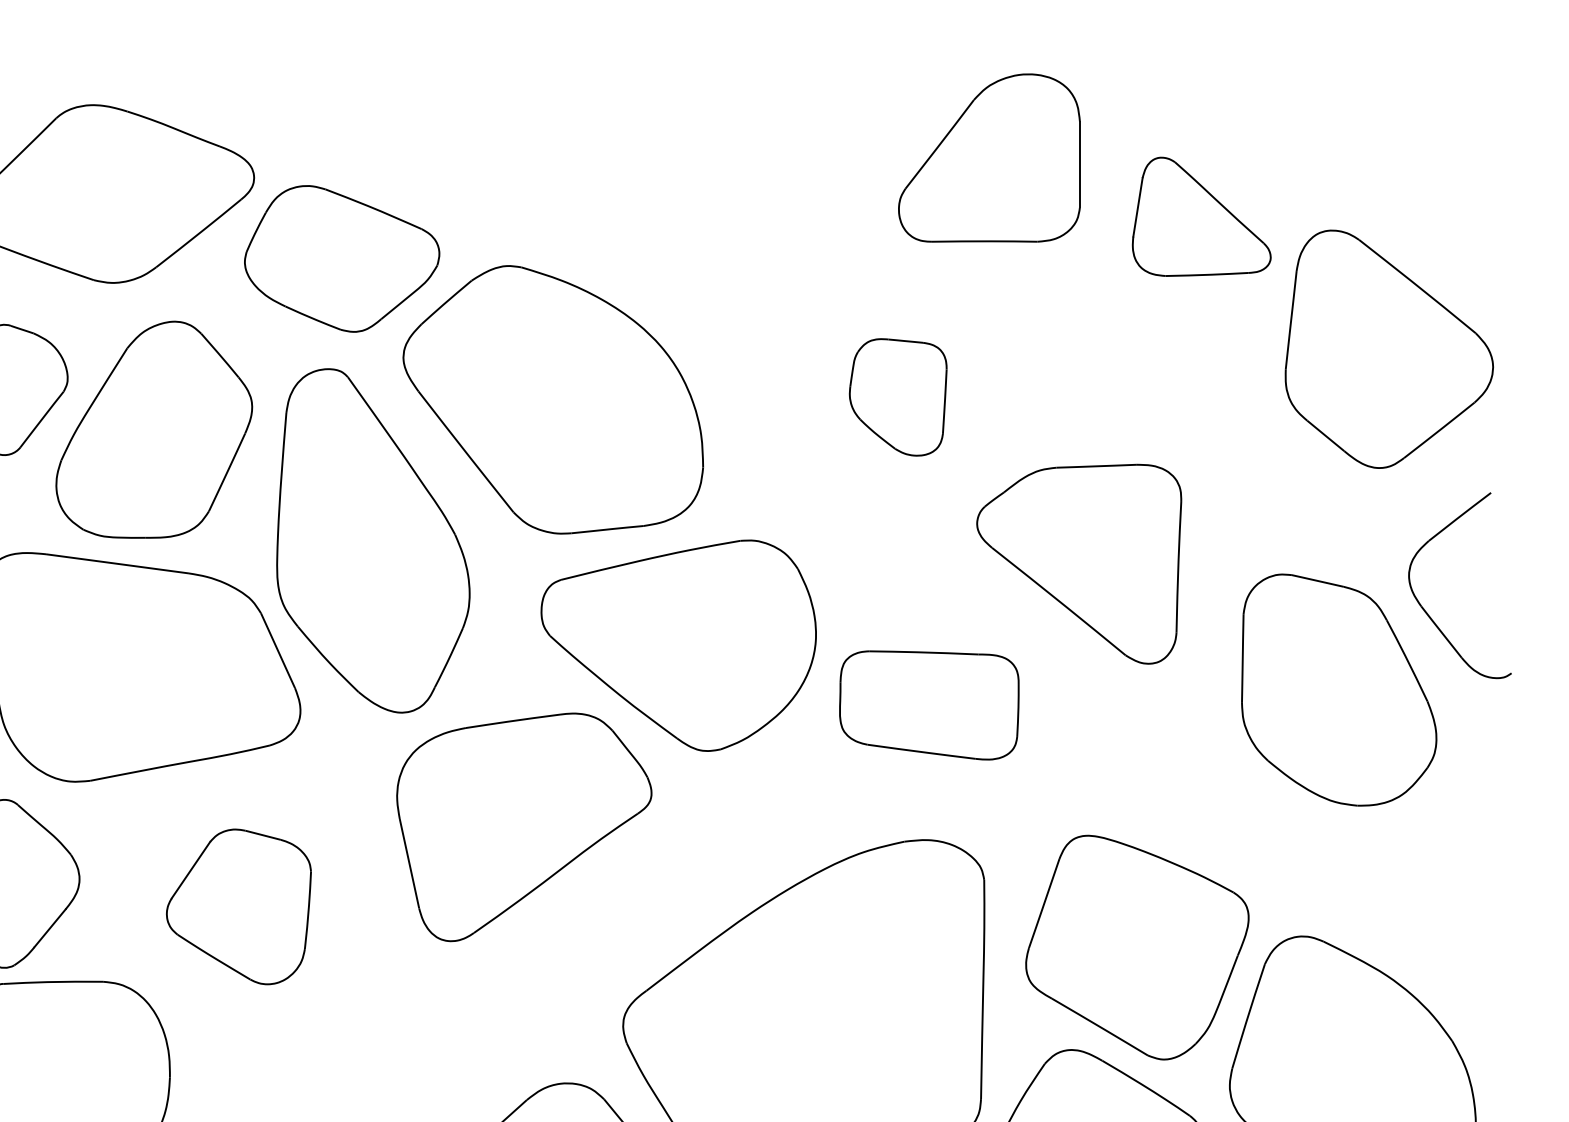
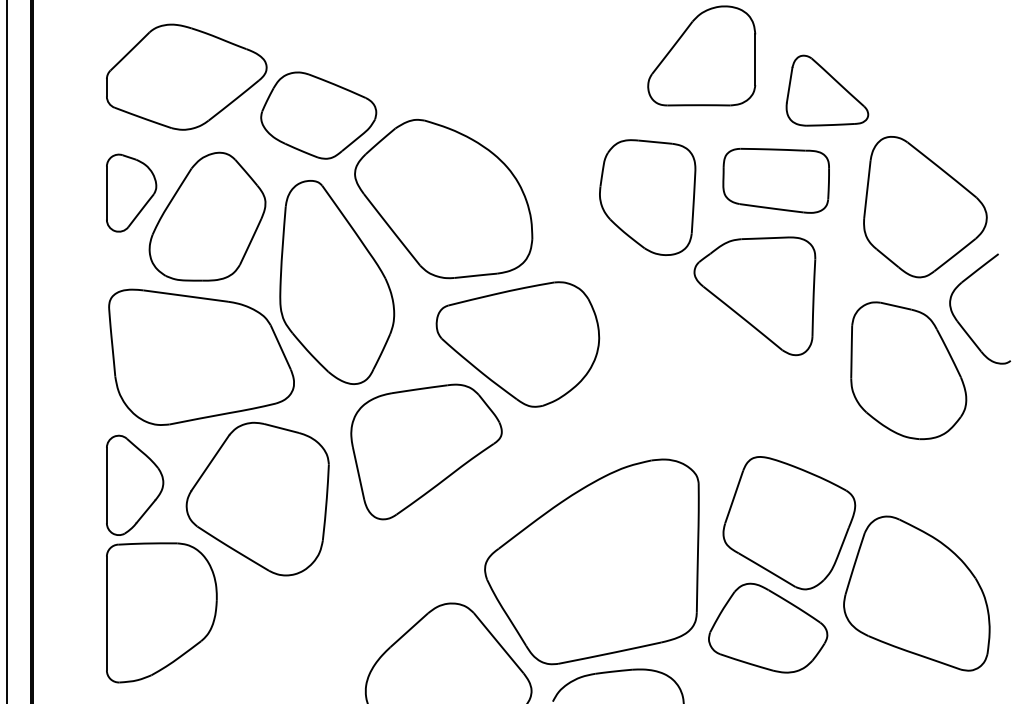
part: (1389, 349) -> (925, 207), moved
part: (897, 397) -> (647, 197), size x1.67
part: (928, 704) -> (775, 180), moved
part: (238, 905) -> (257, 498), size x1.67

